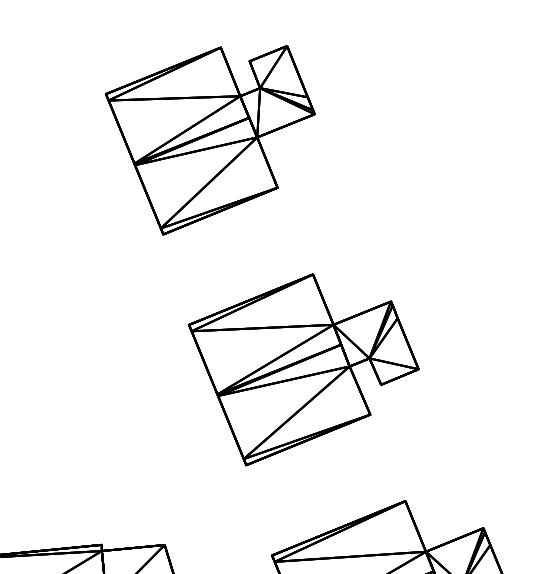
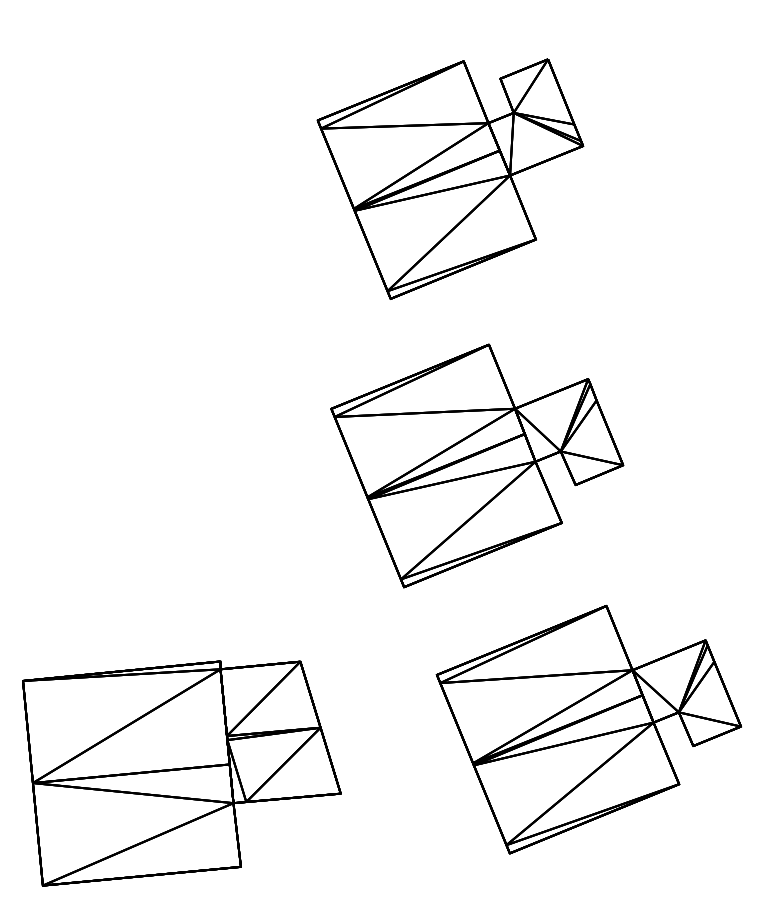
part: (210, 139) -> (450, 178), moved
part: (304, 369) -> (477, 465), moved

